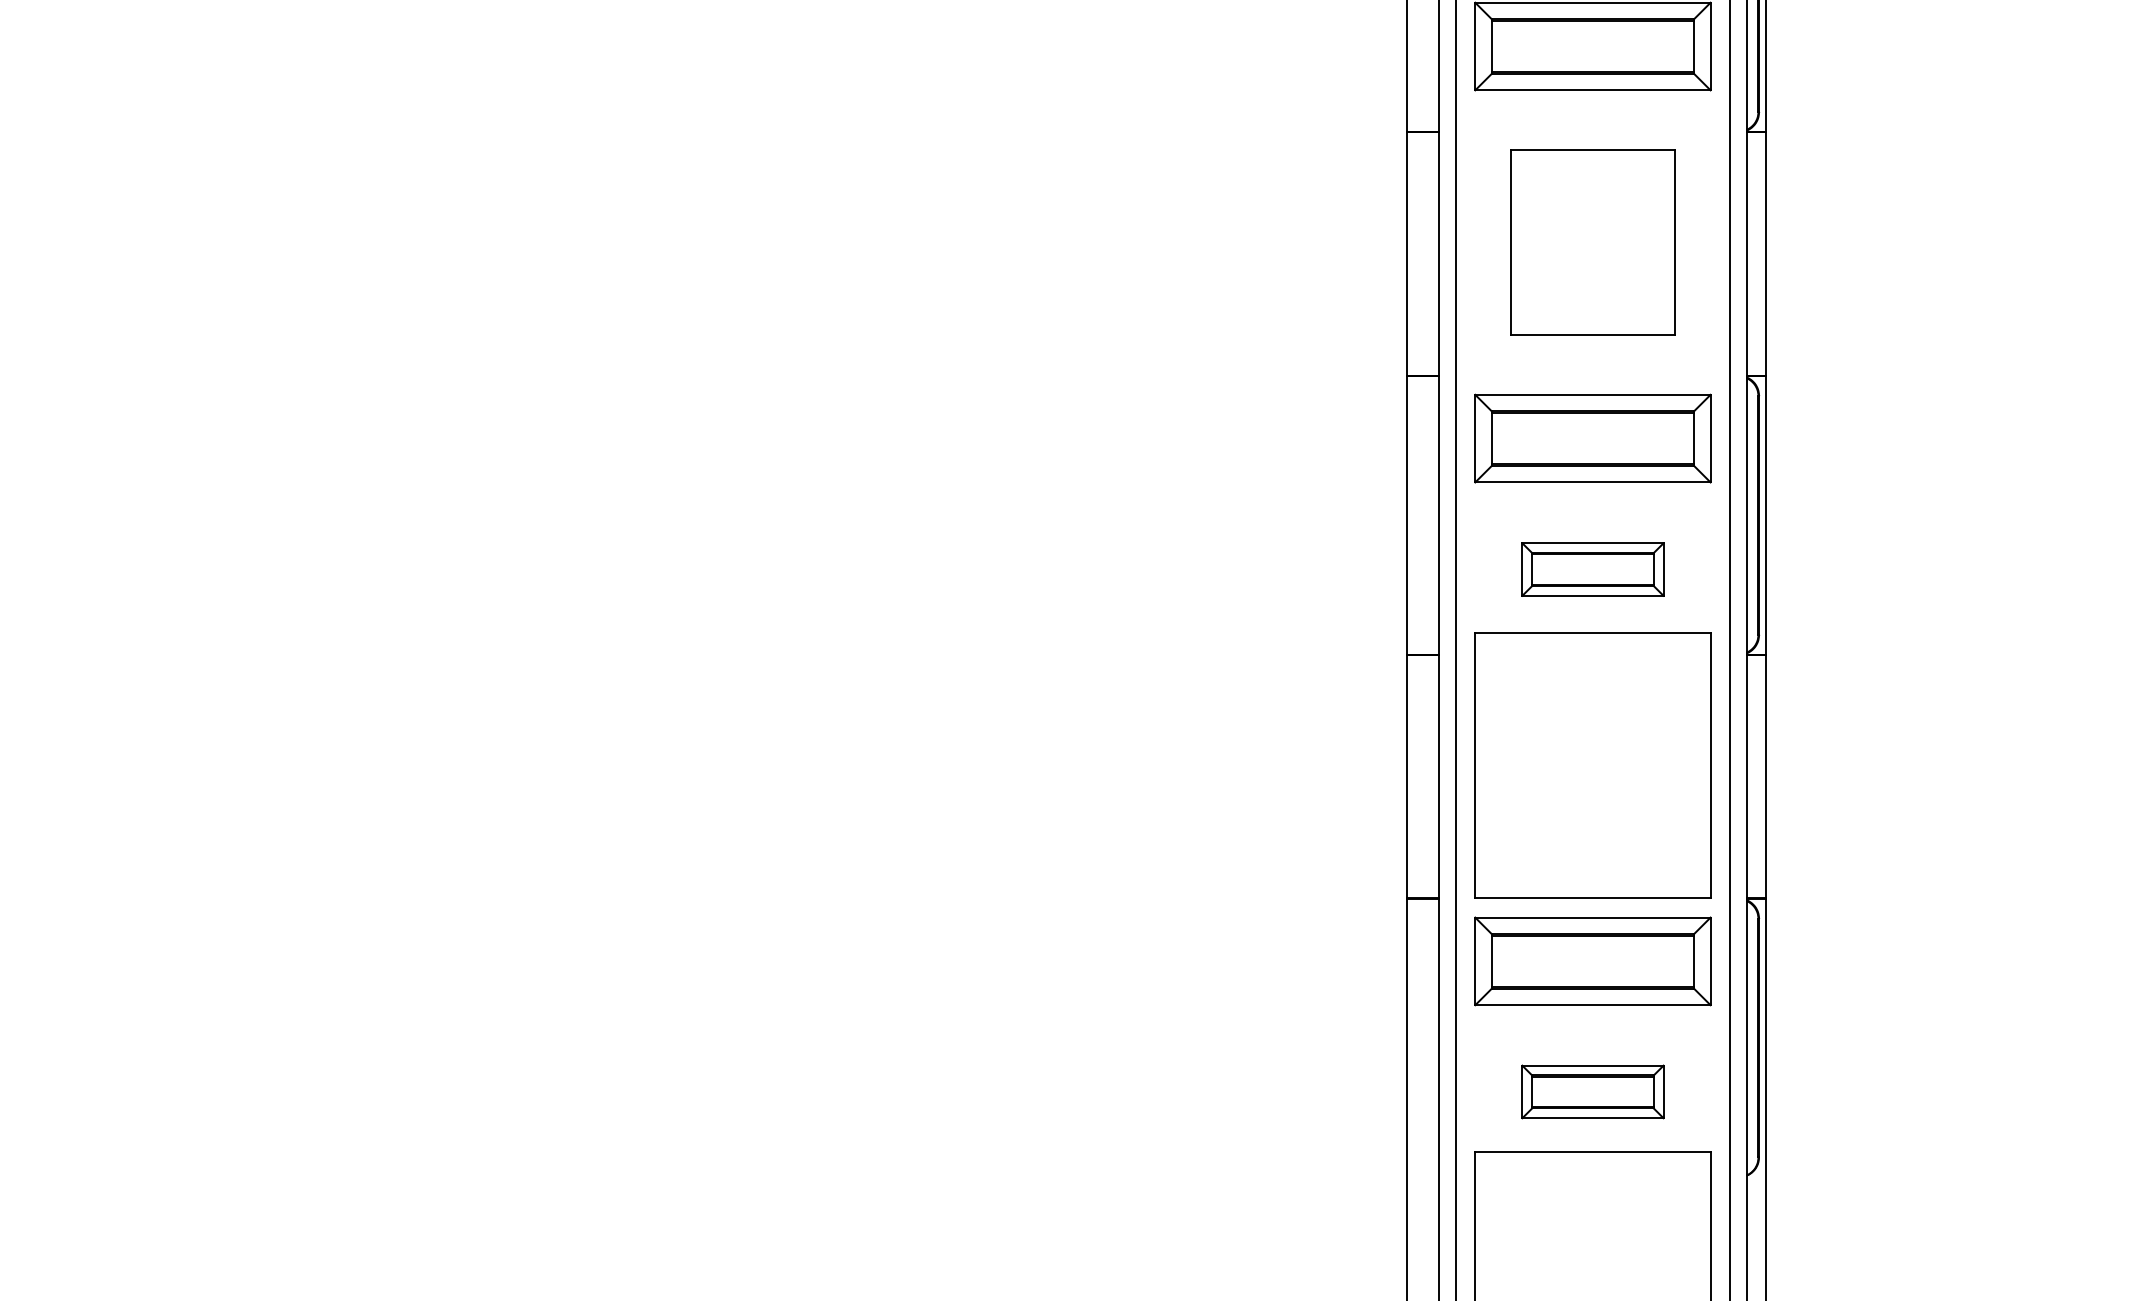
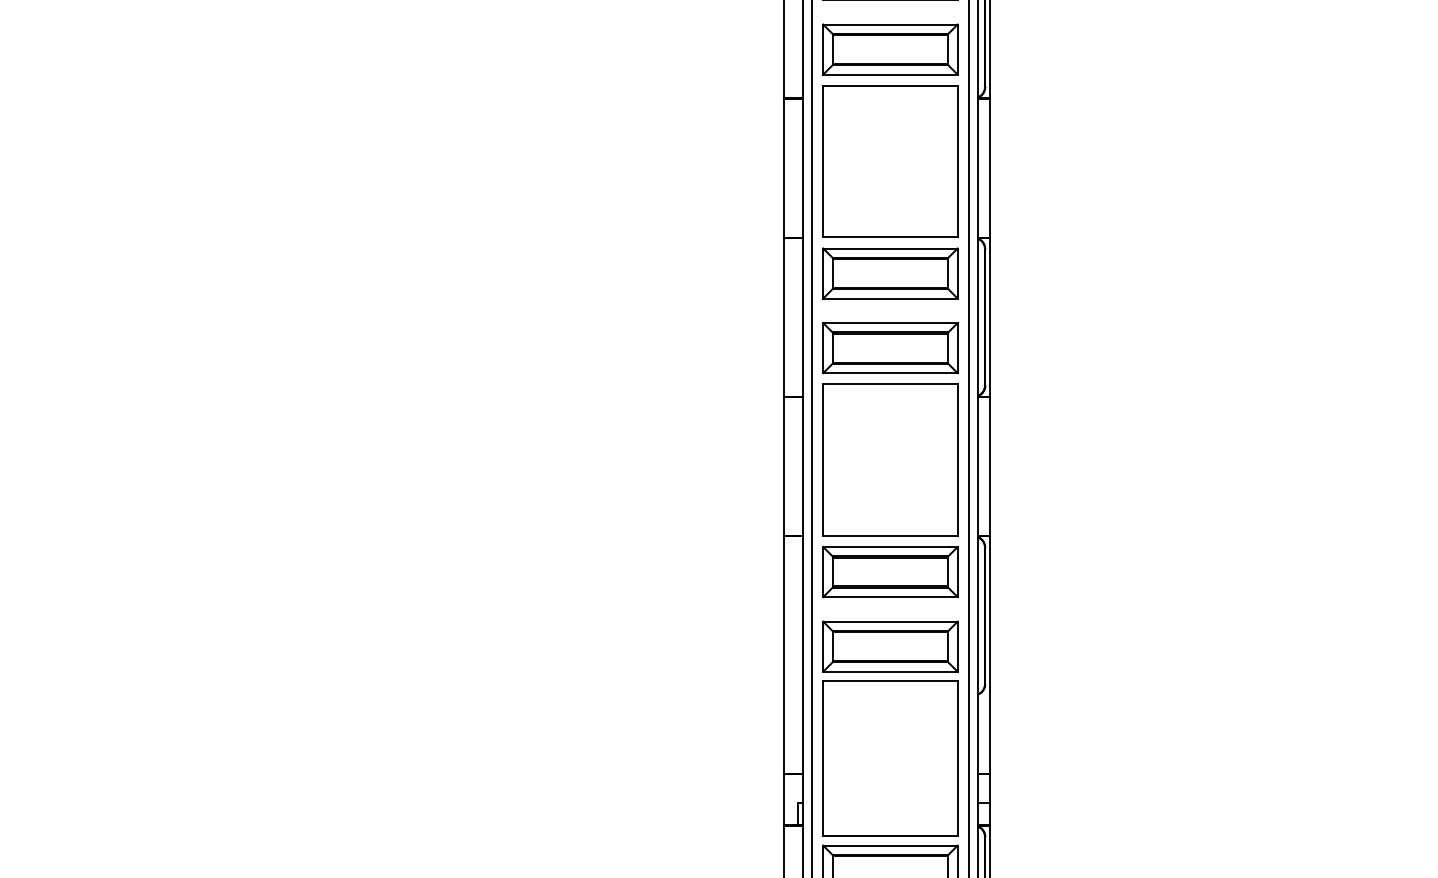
part: (1593, 242) -> (890, 161), size x1.43
part: (1593, 569) -> (890, 348), size x1.67
part: (1593, 1091) -> (890, 646), size x1.67

